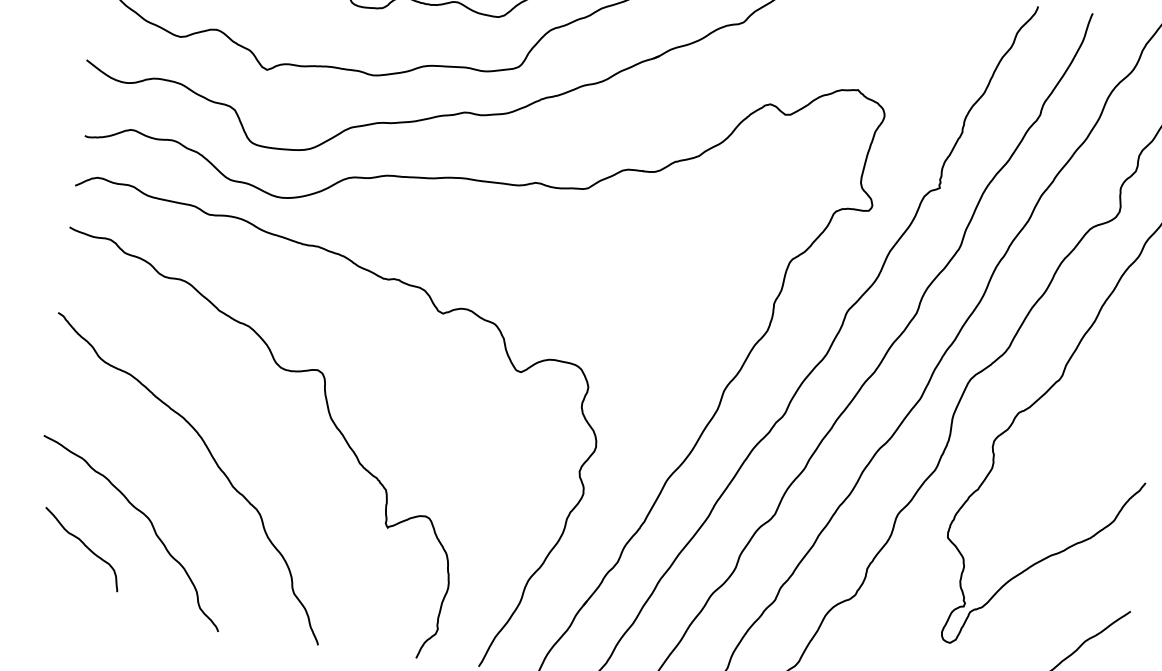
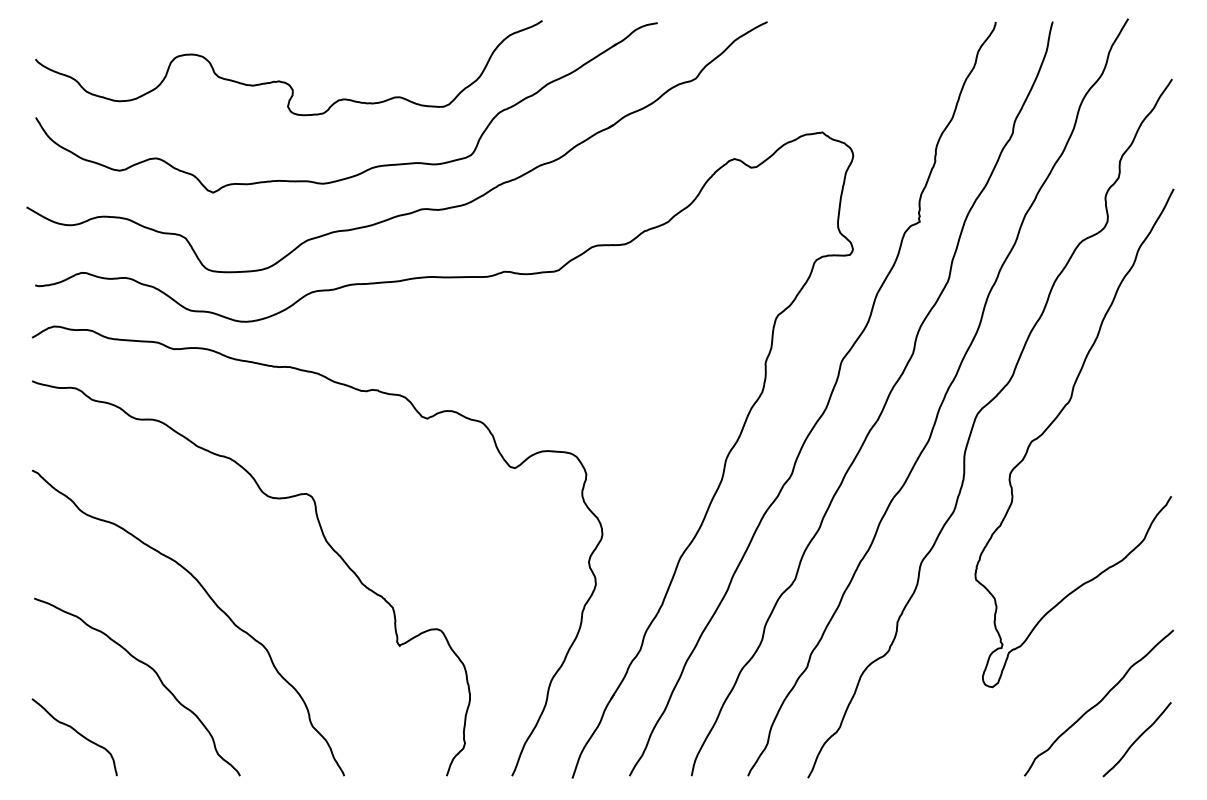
curve: (84, 546) -> (77, 733), moved

